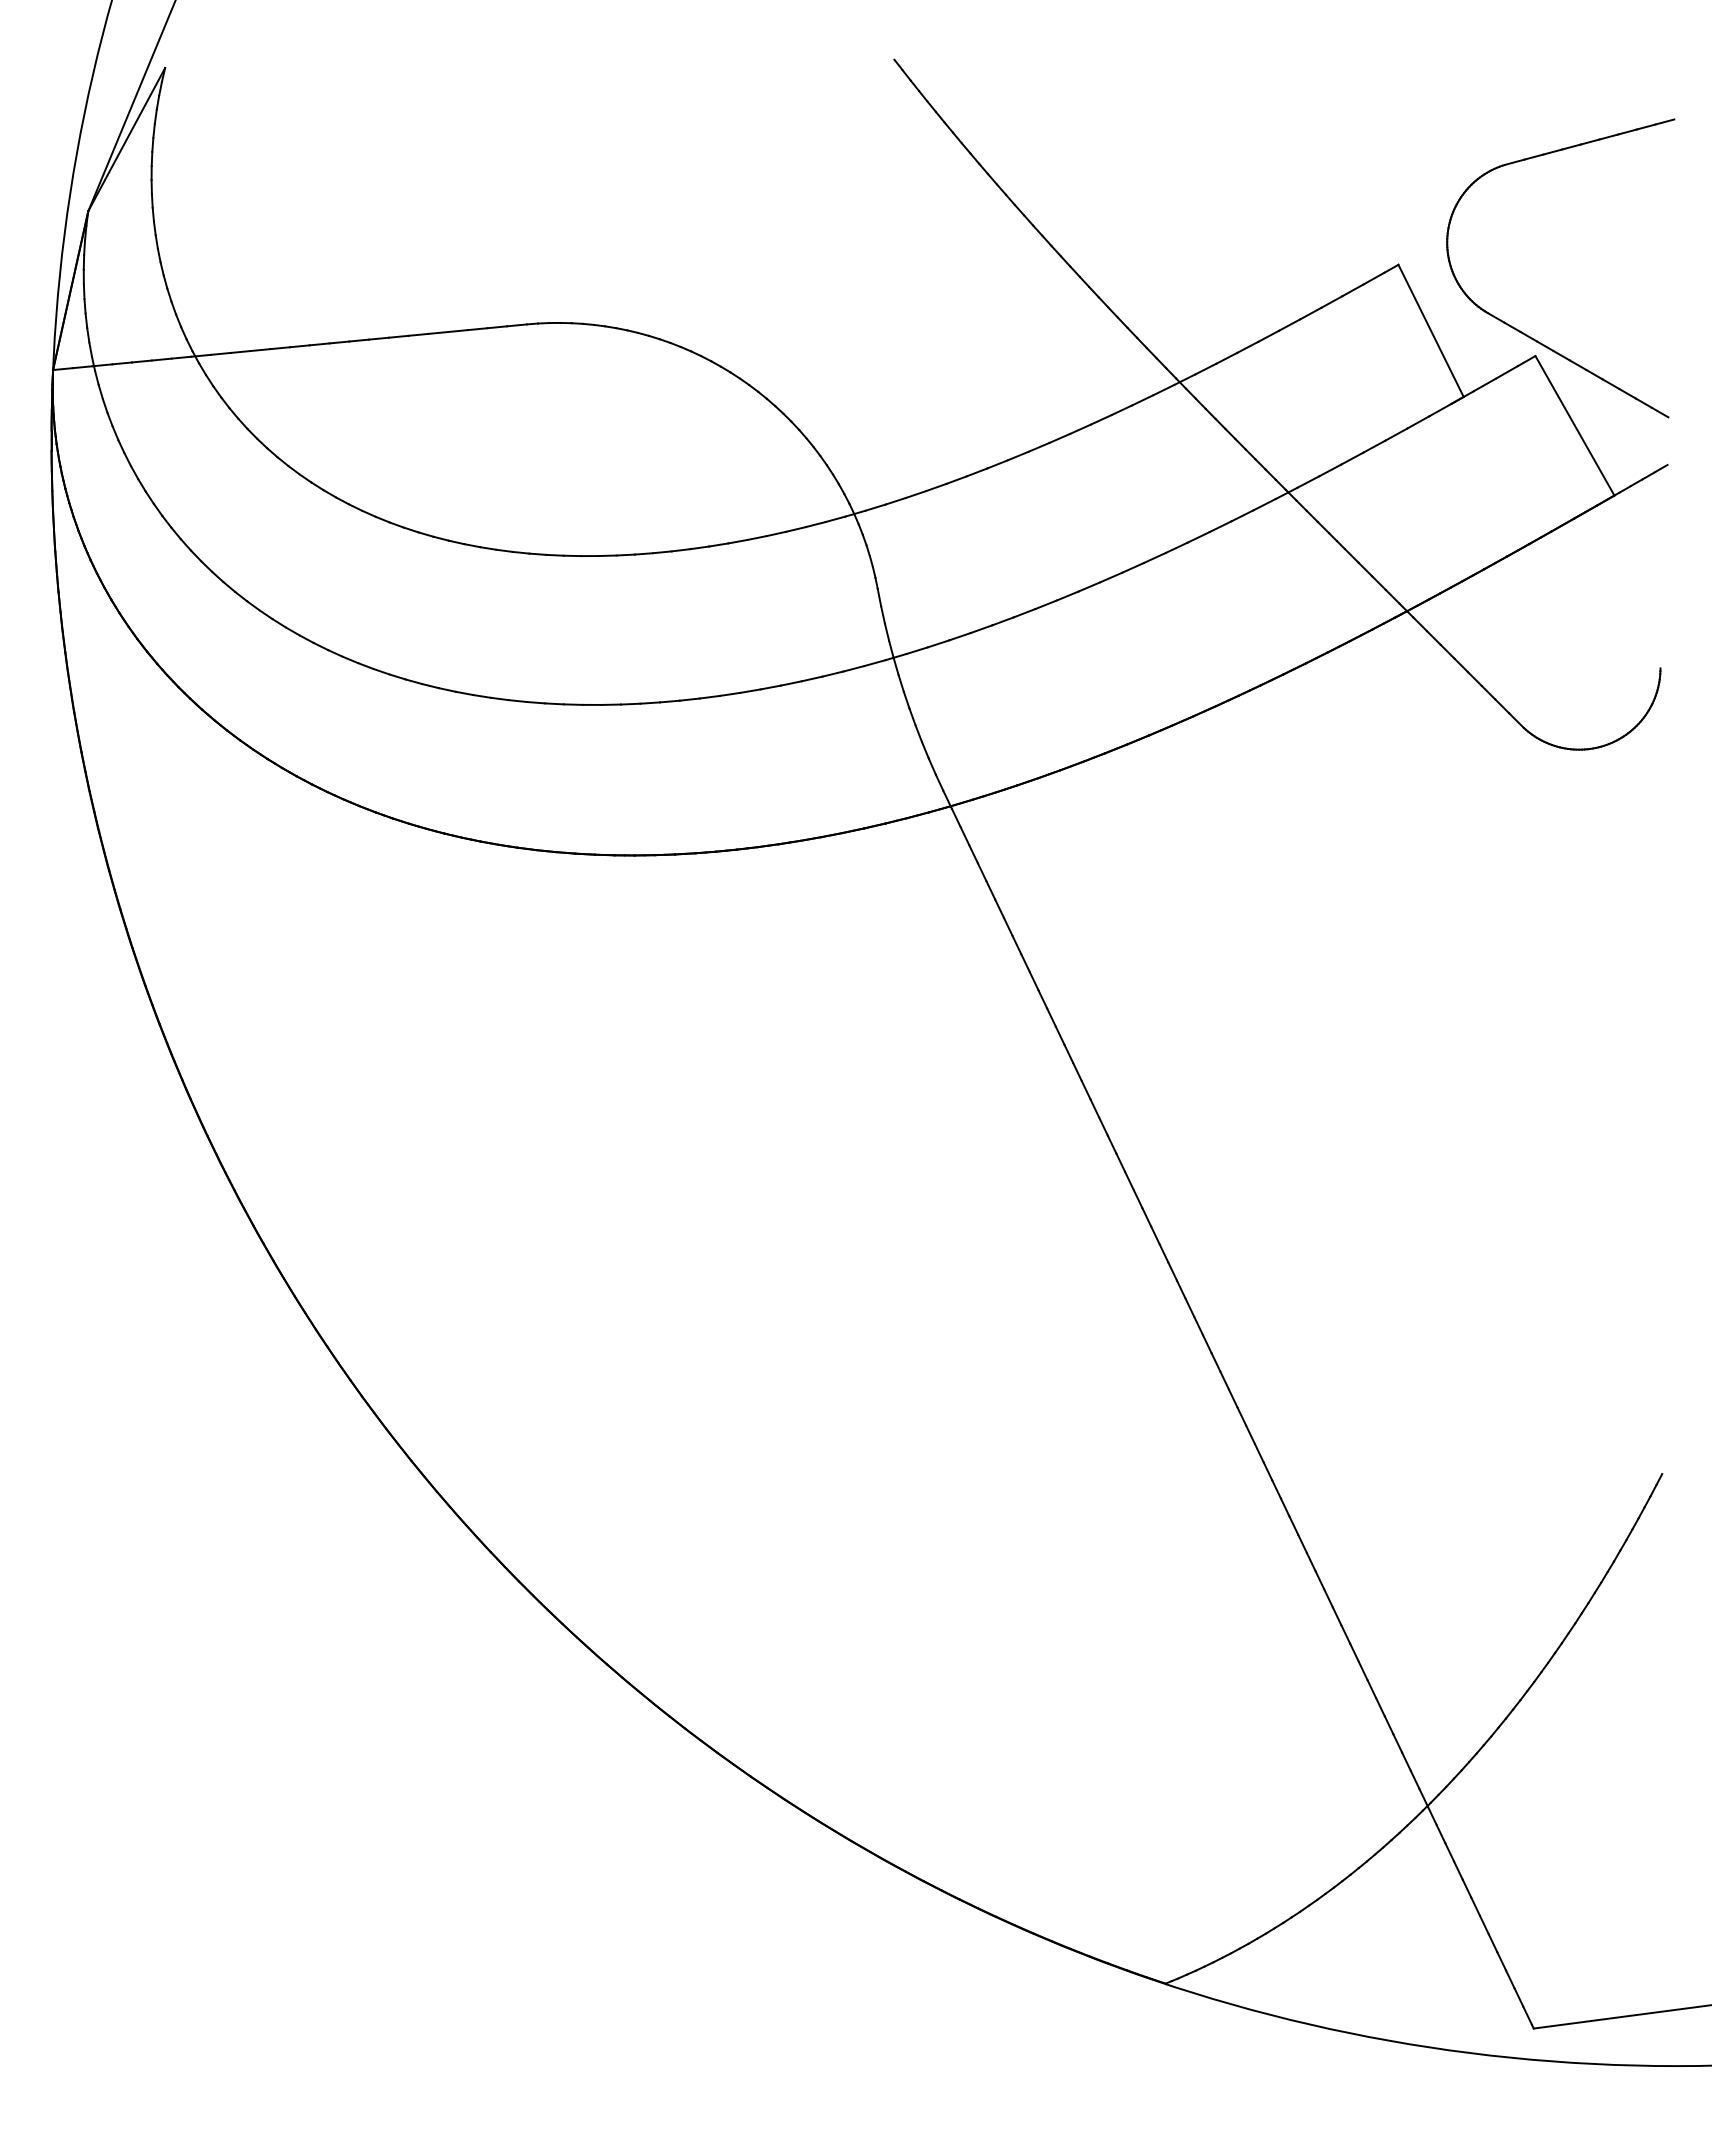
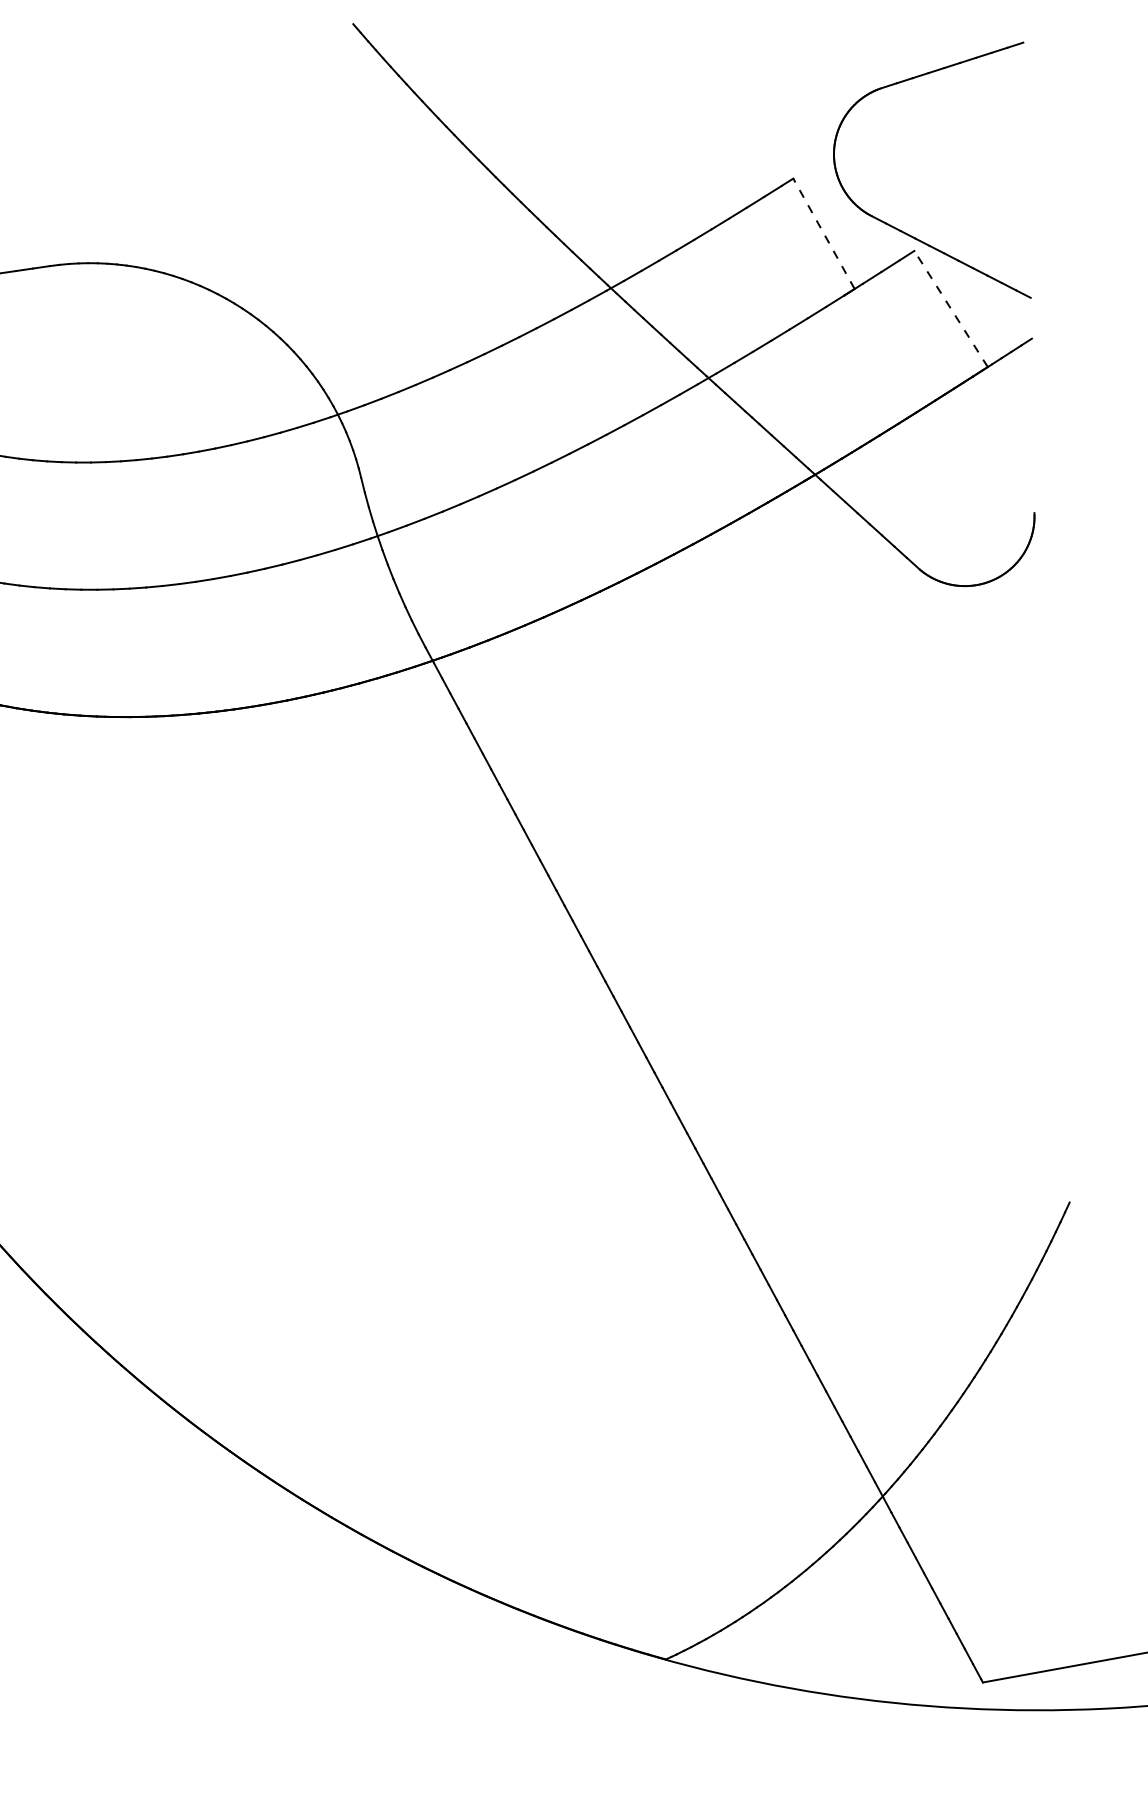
line: (1431, 330) -> (824, 233), solid -> dashed
line: (1574, 425) -> (950, 308), solid -> dashed

